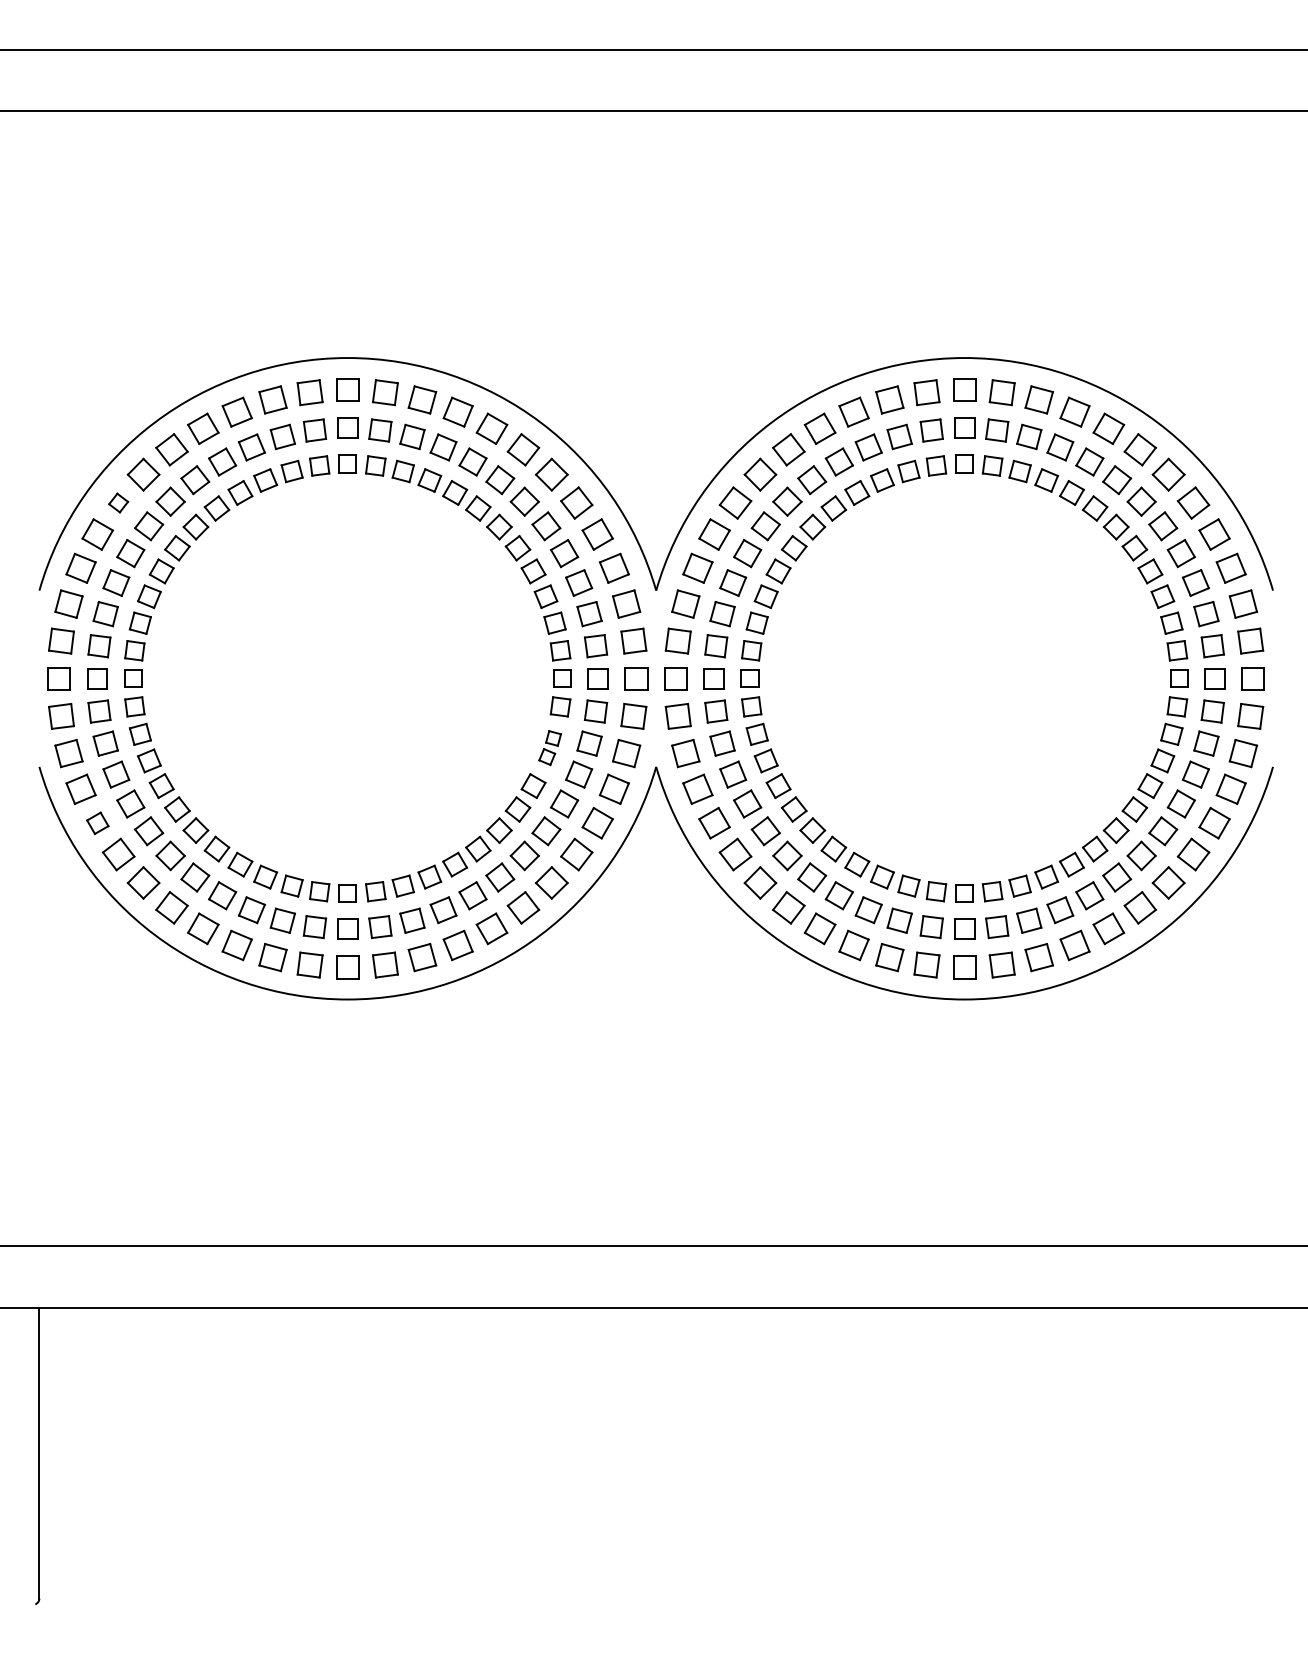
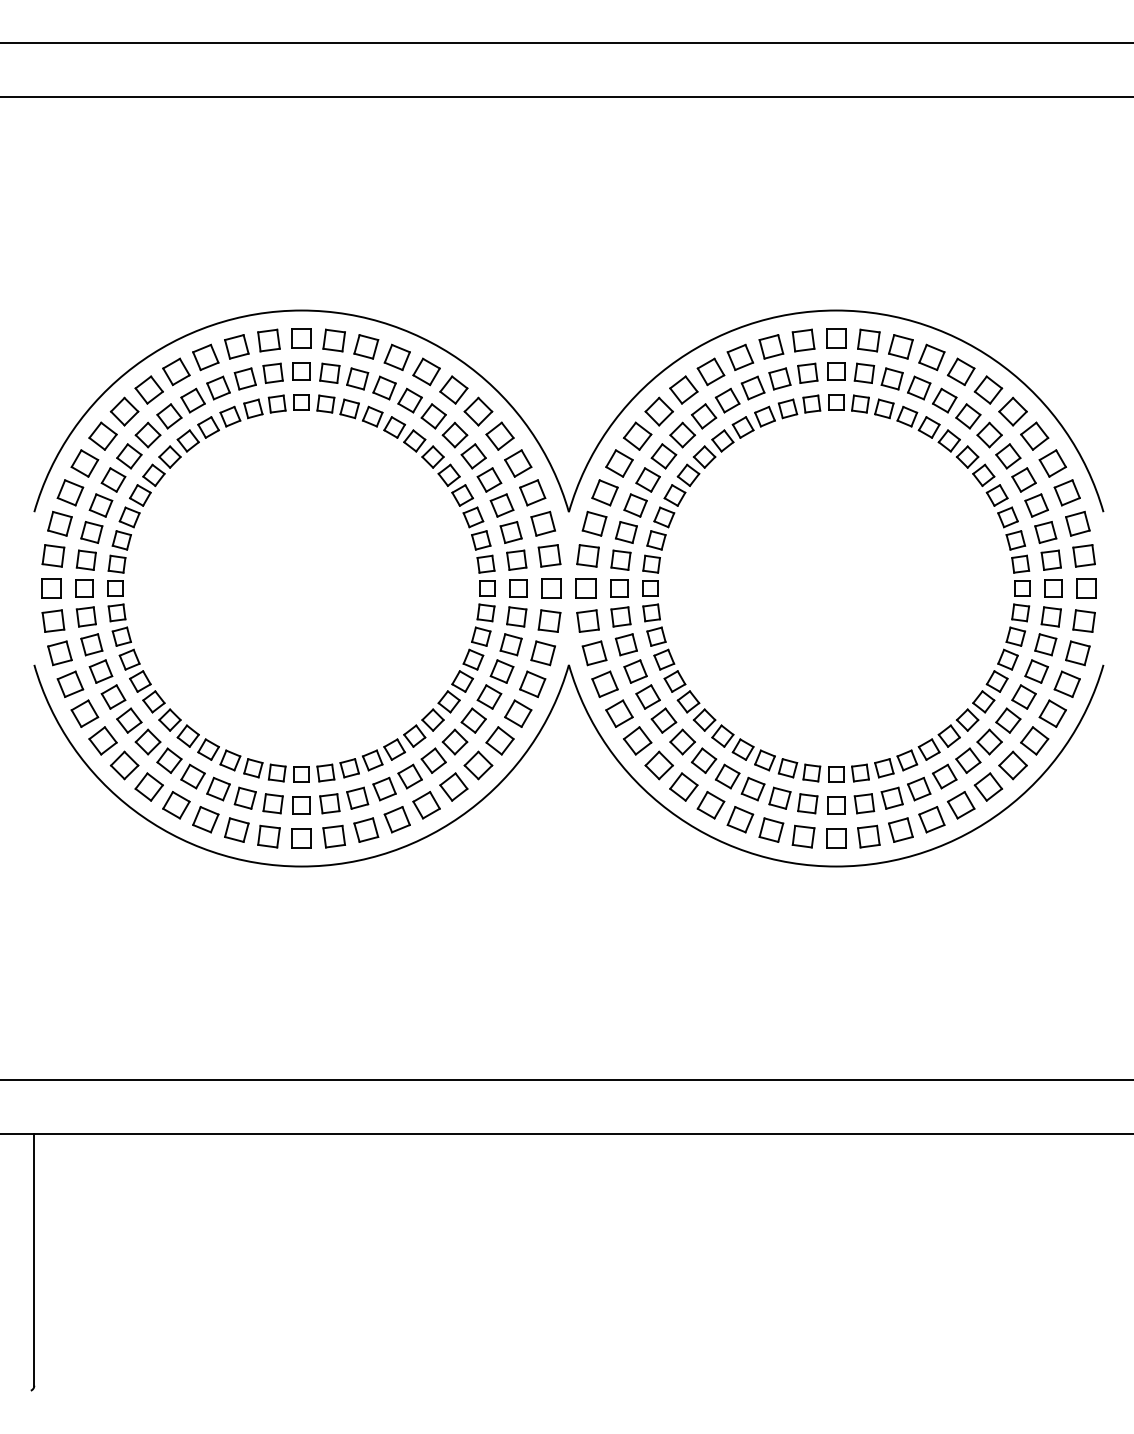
part: (118, 502) -> (102, 435), size x1.67
part: (549, 747) -> (476, 648), size x1.43
part: (97, 823) -> (84, 713), size x1.43

